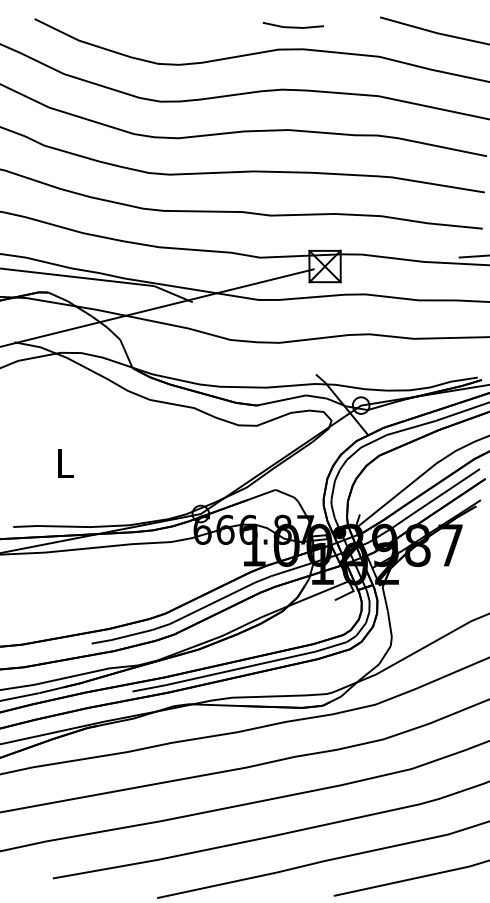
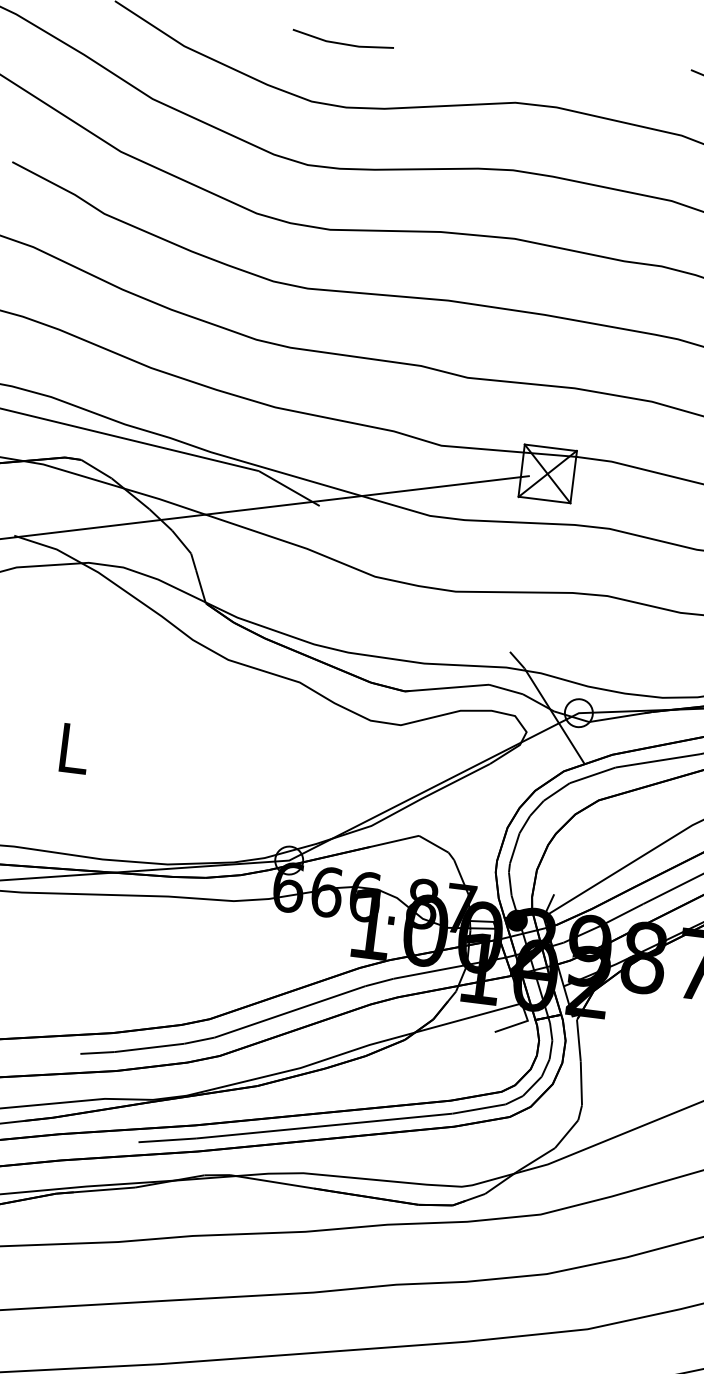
line: (292, 26) -> (341, 42), moved

